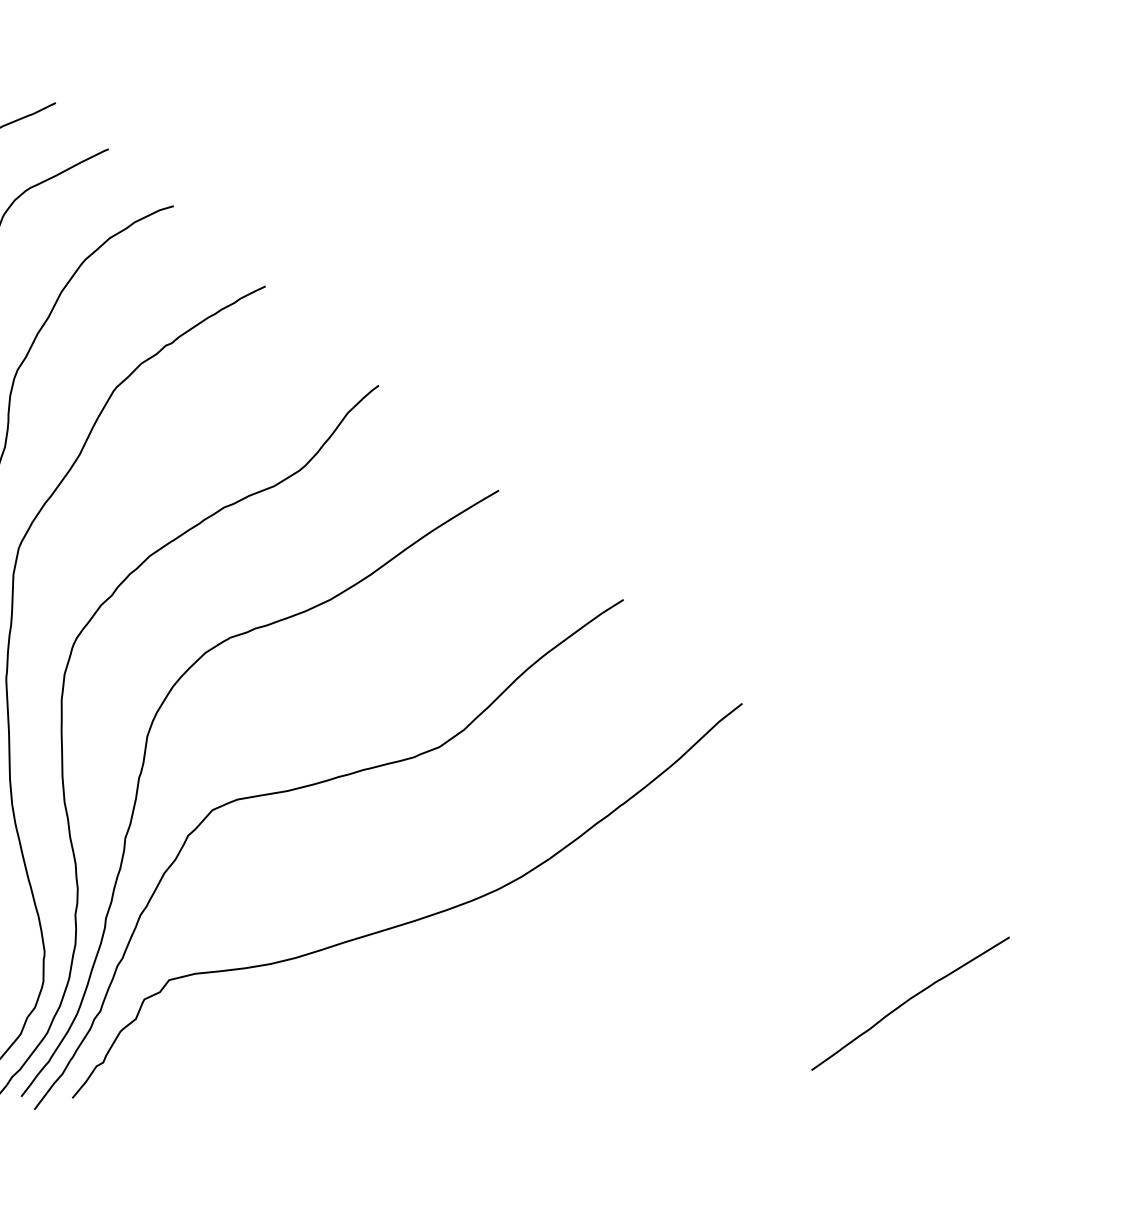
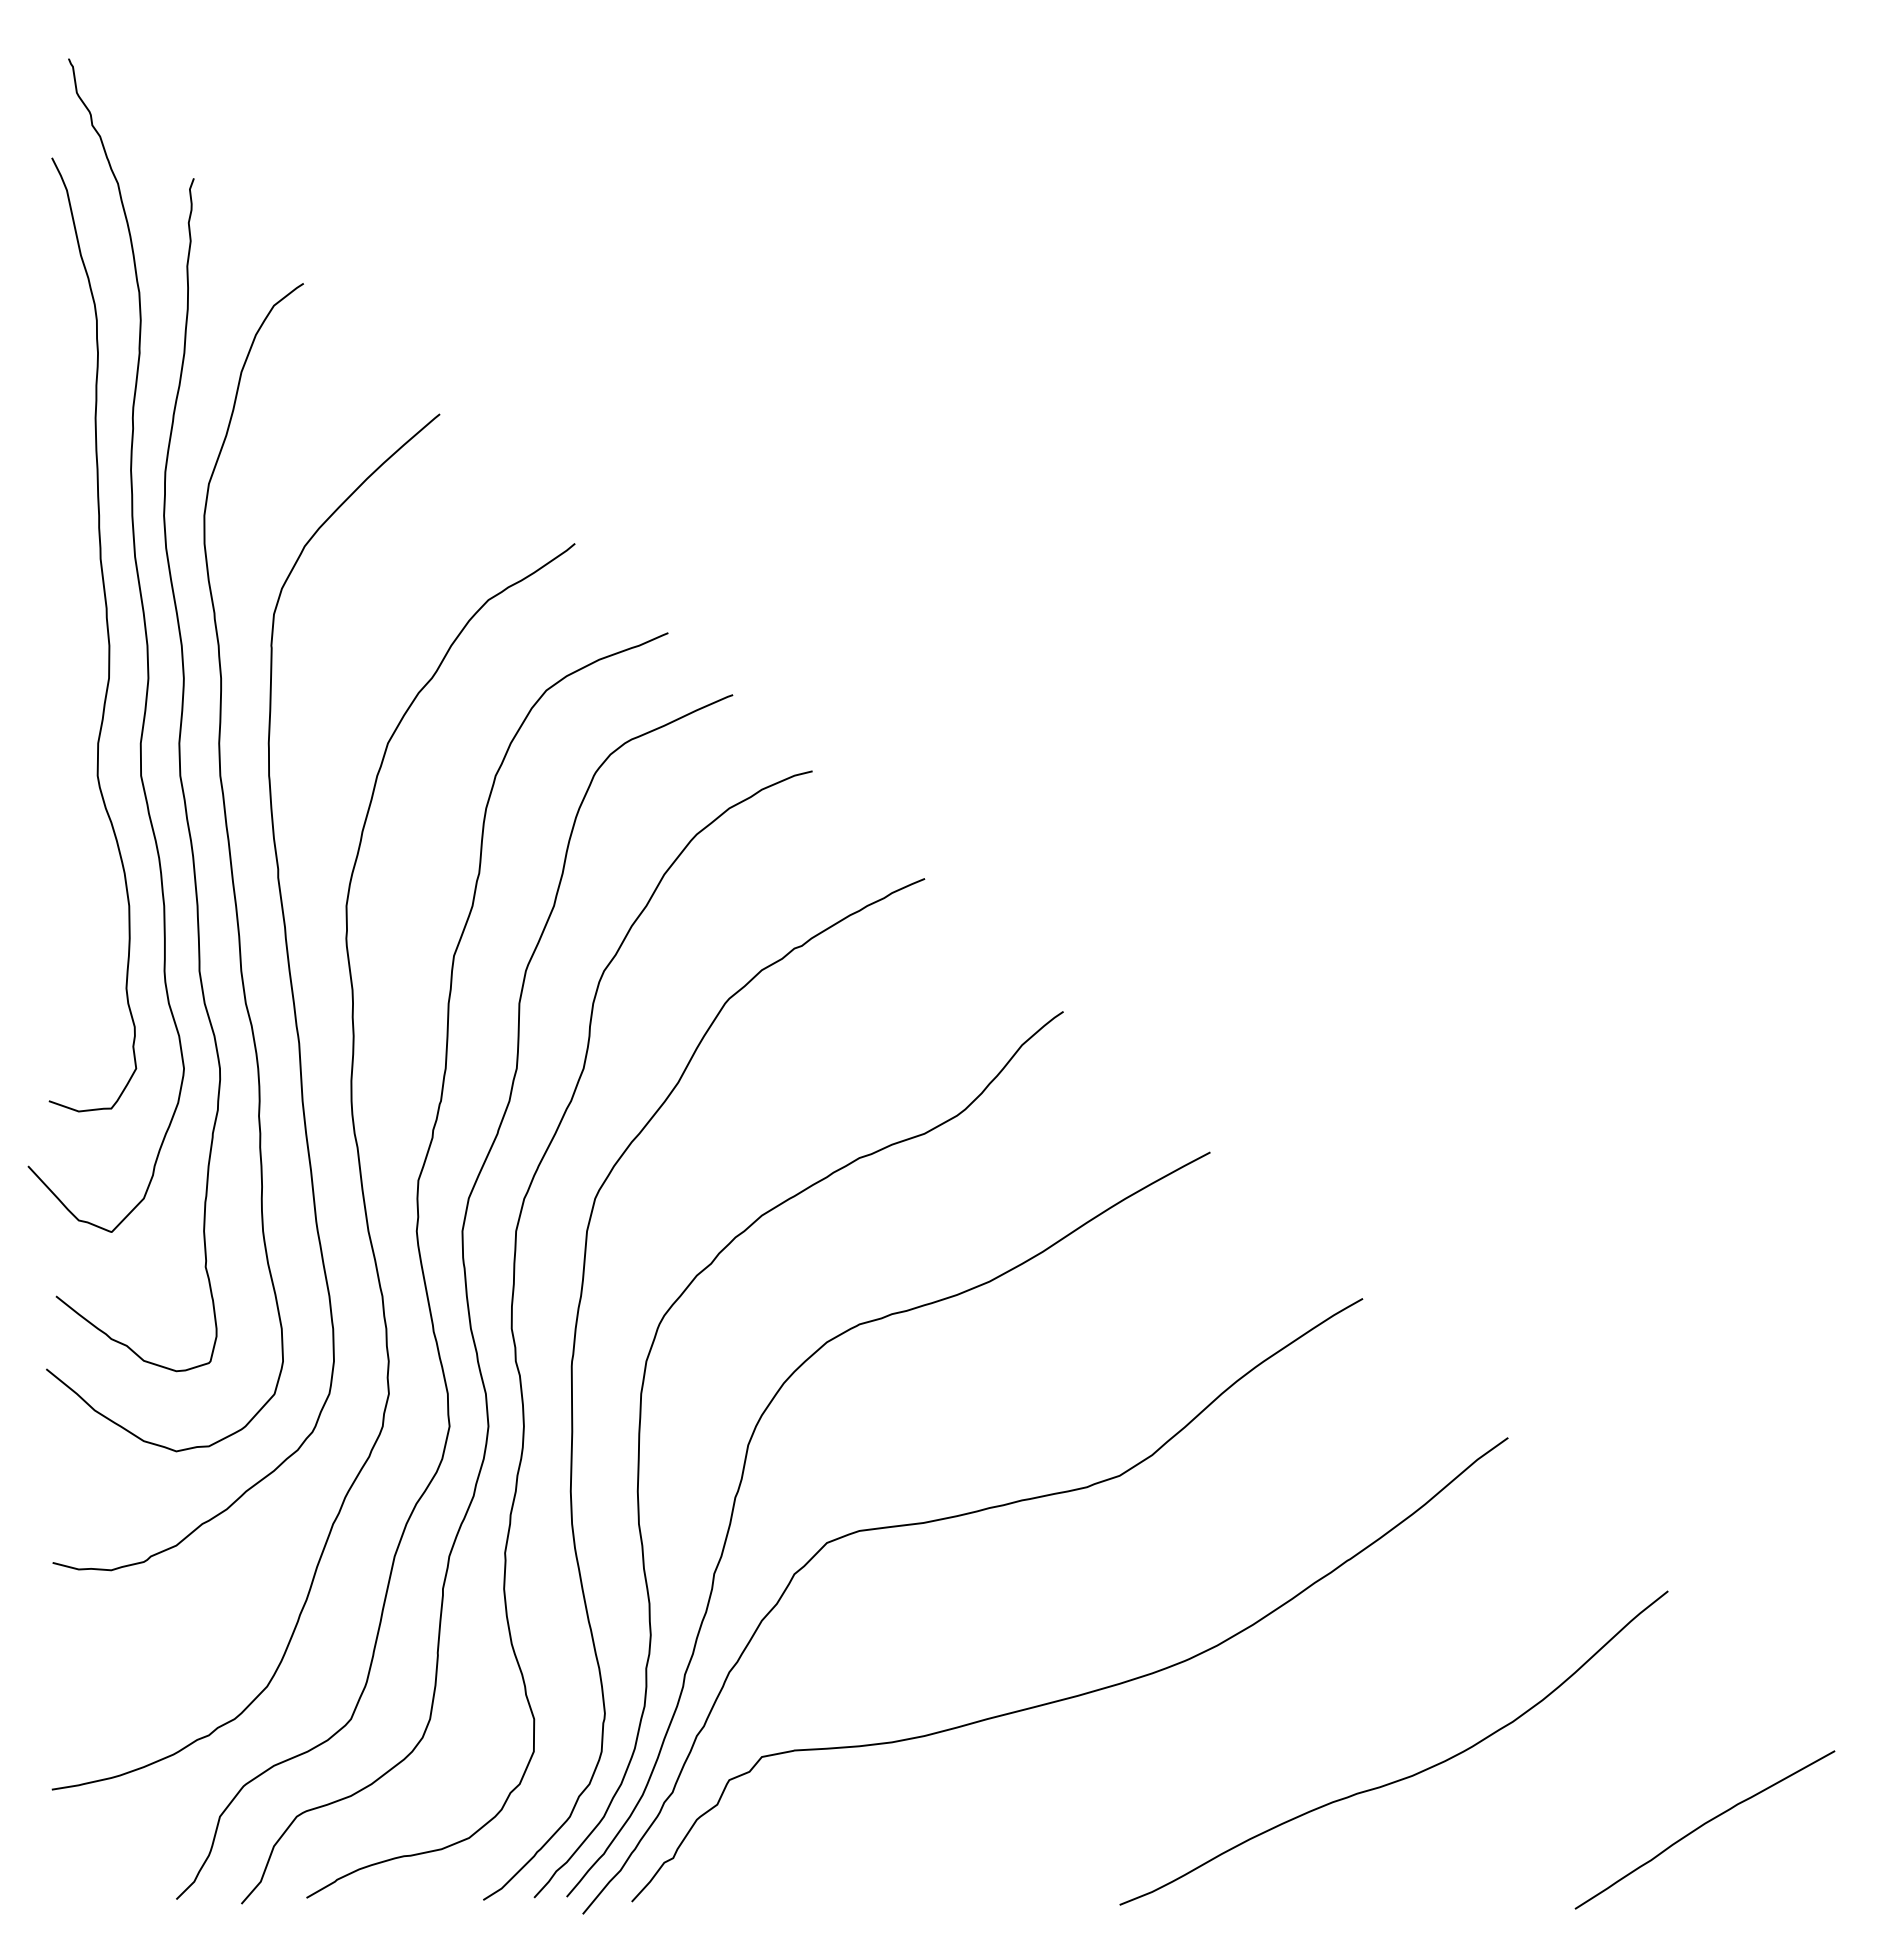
curve: (673, 973) -> (1404, 1777), added

